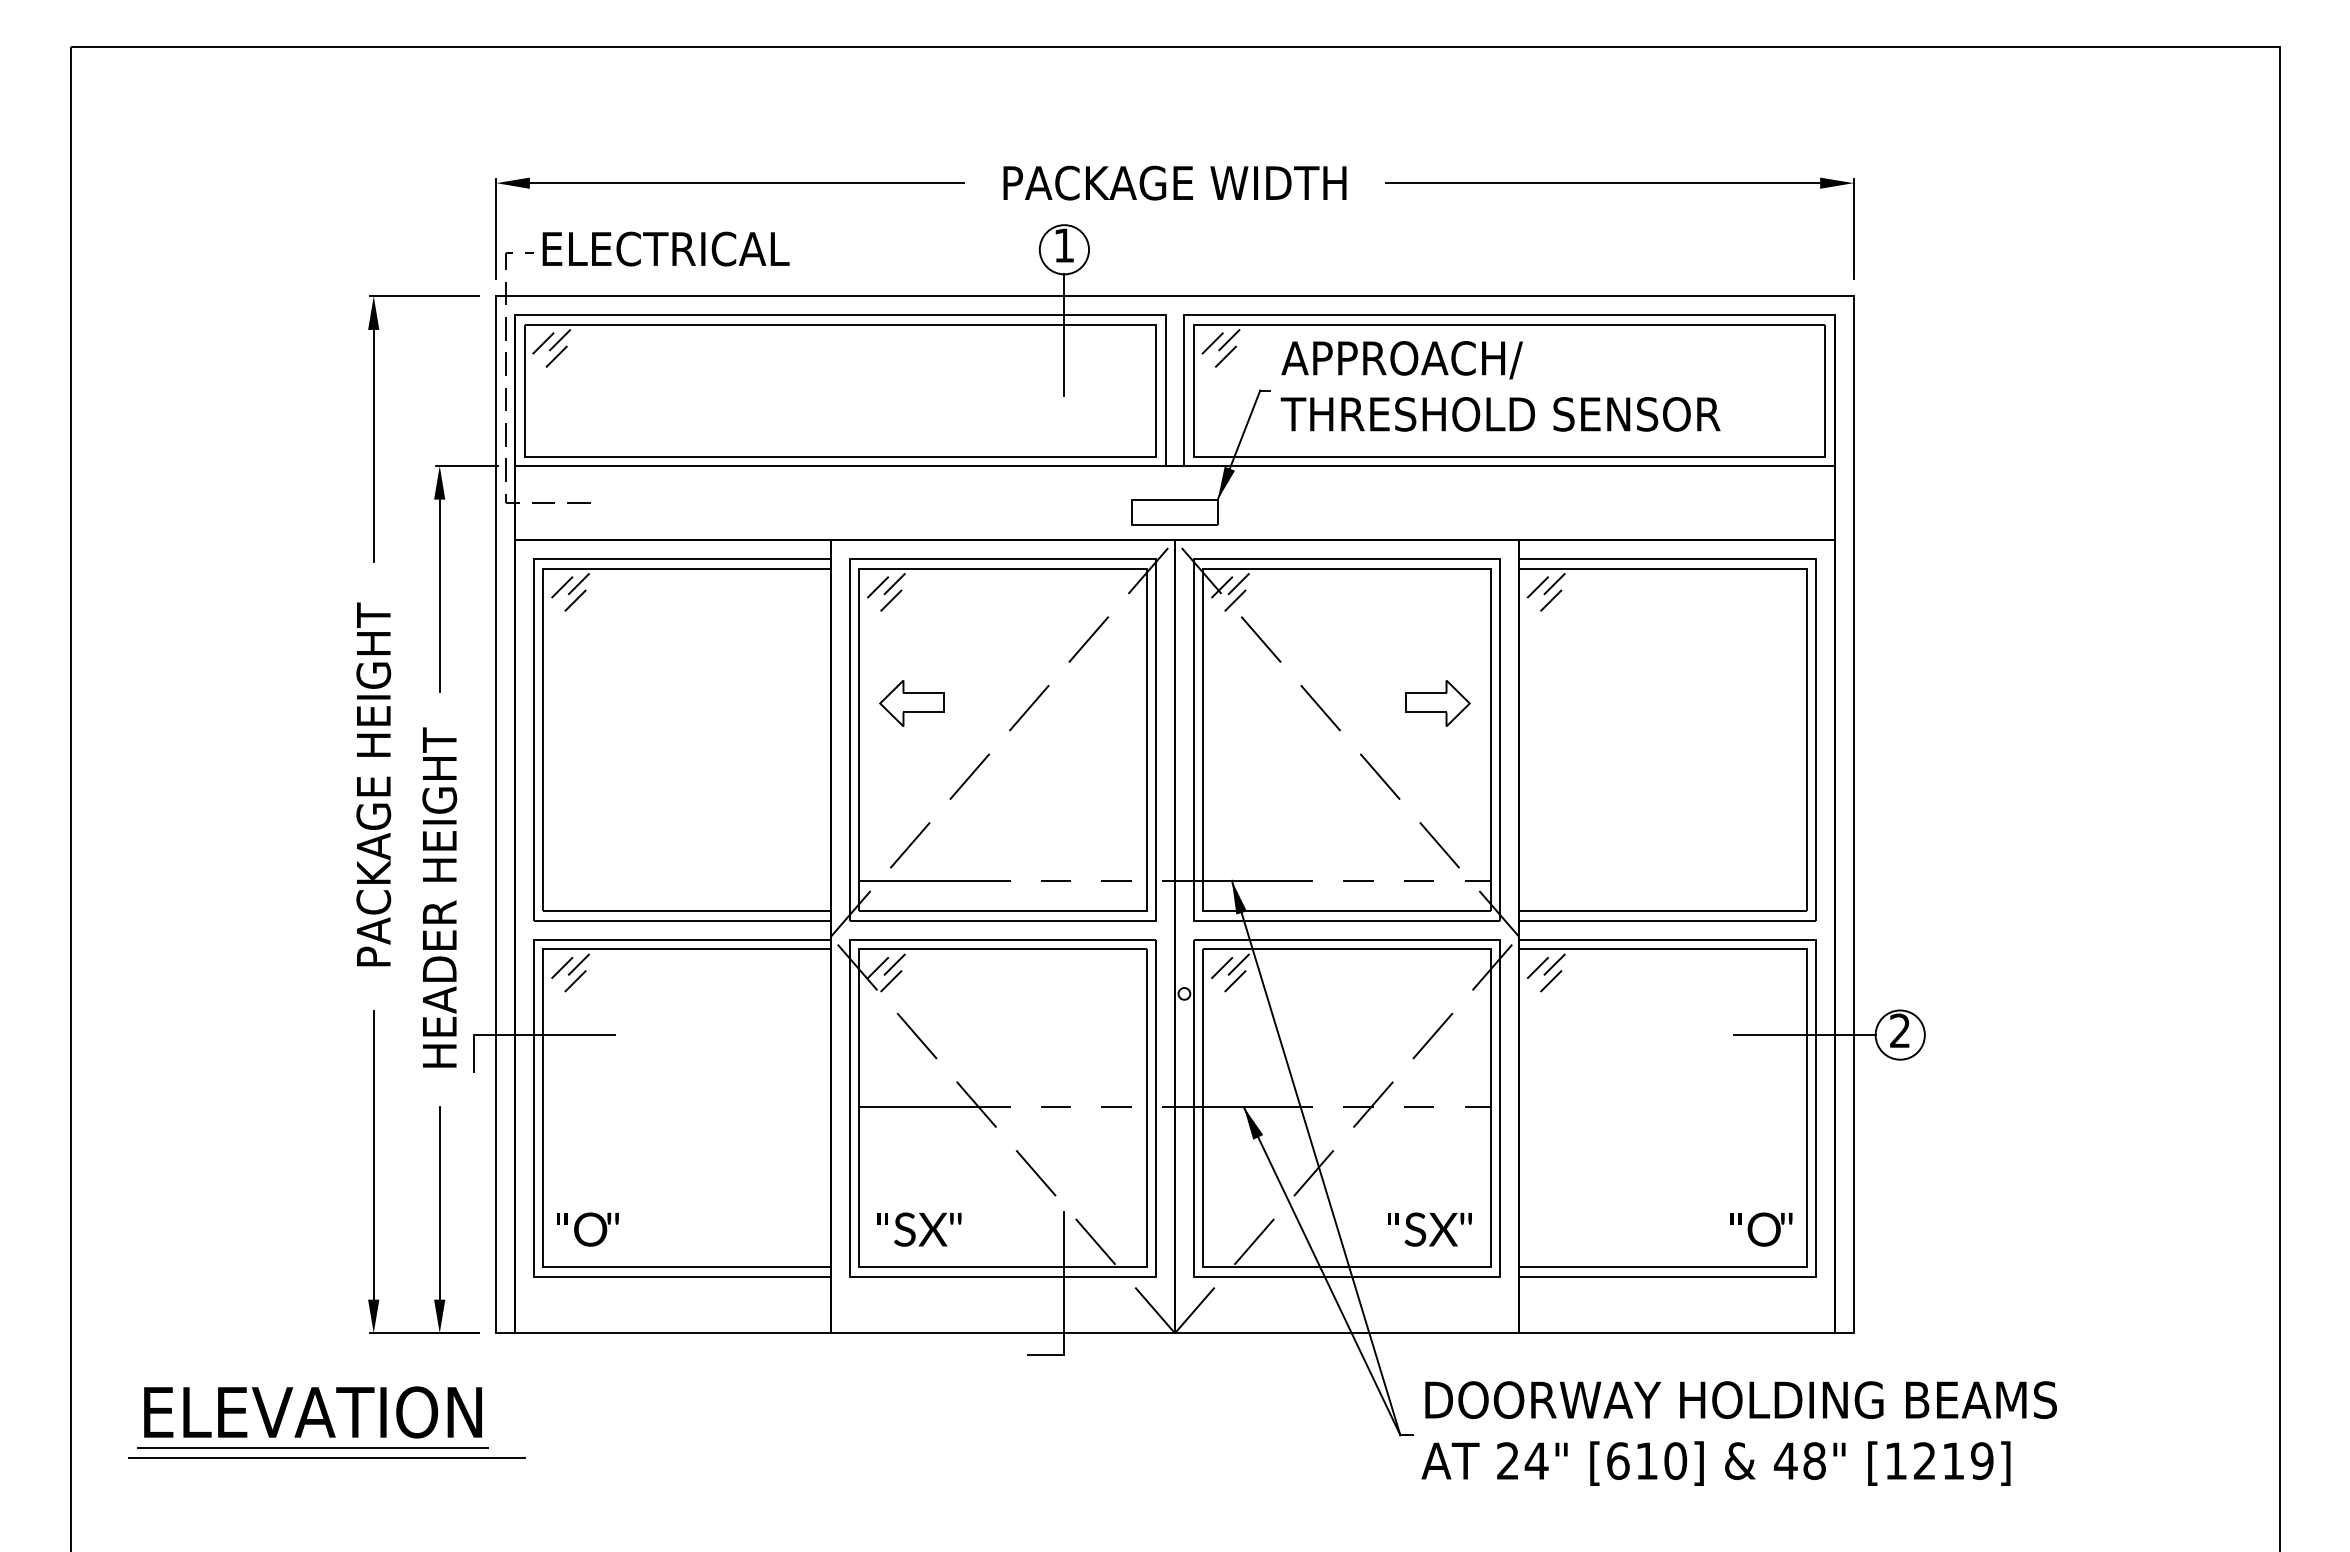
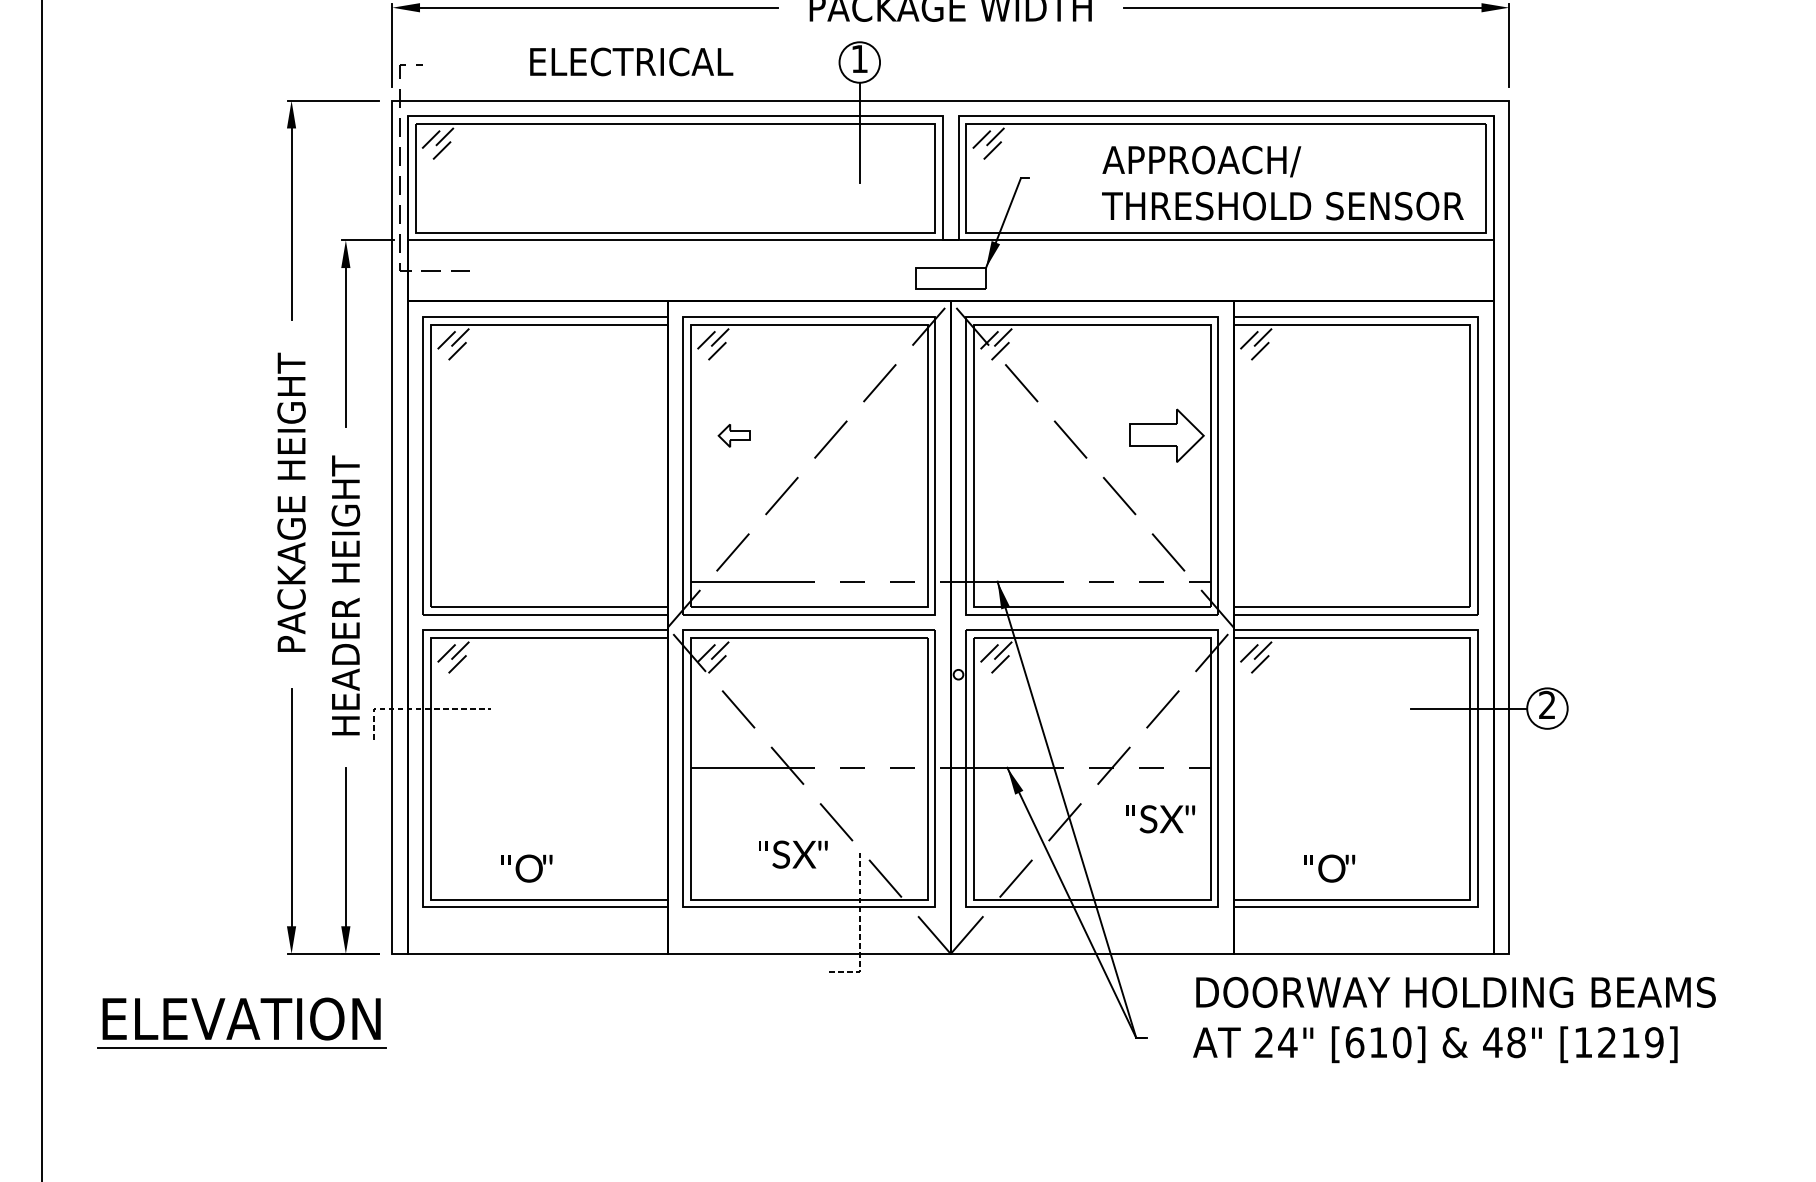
text: (665, 248) -> (631, 61), moved
text: (1500, 386) -> (1282, 183), moved
part: (911, 703) -> (733, 435), size x0.6
part: (1437, 703) -> (1166, 435), size x1.4
line: (526, 1035) -> (417, 708), solid -> dashed
text: (587, 1229) -> (526, 868), moved
text: (919, 1229) -> (793, 854), moved
text: (1429, 1229) -> (1160, 819), moved
text: (1761, 1229) -> (1329, 868), moved
line: (1064, 1302) -> (859, 928), solid -> dashed
text: (1738, 1433) -> (1453, 1019), moved
line: (326, 1457) -> (252, 1056), removed

